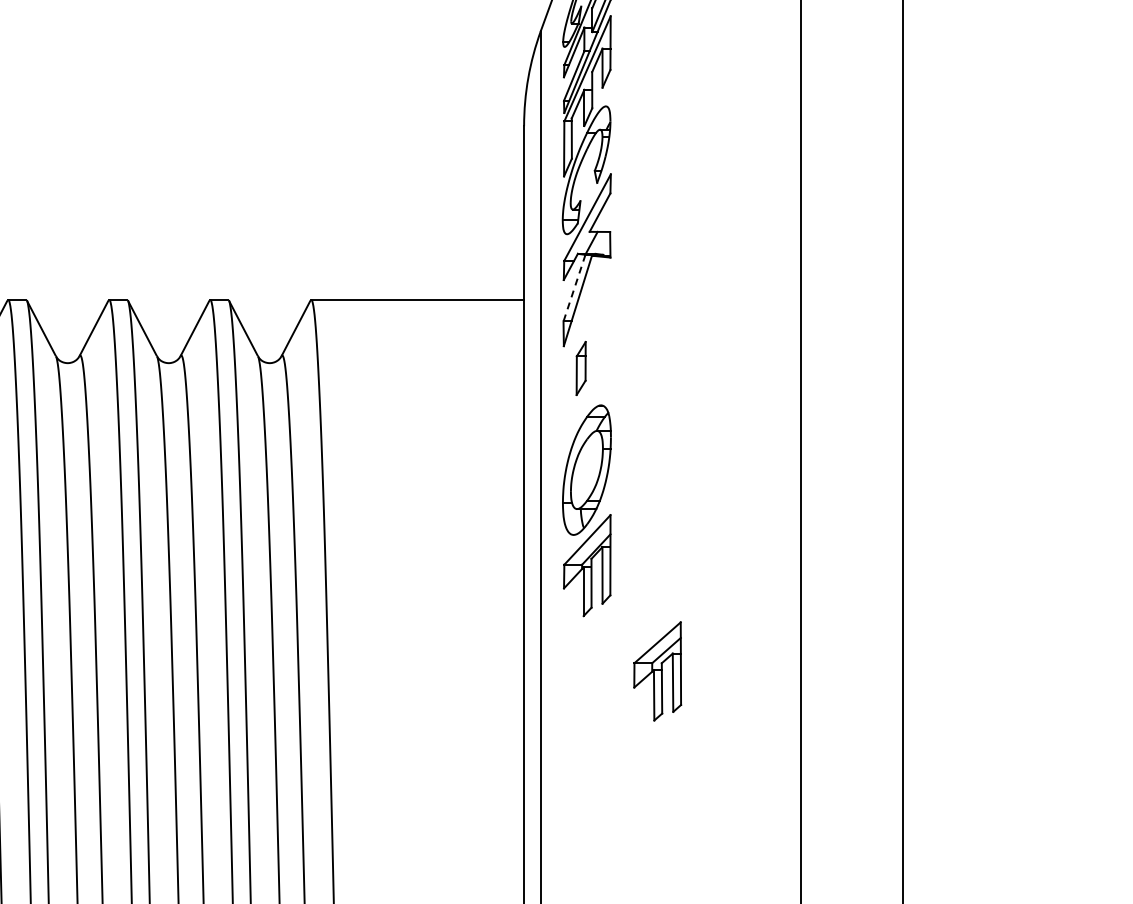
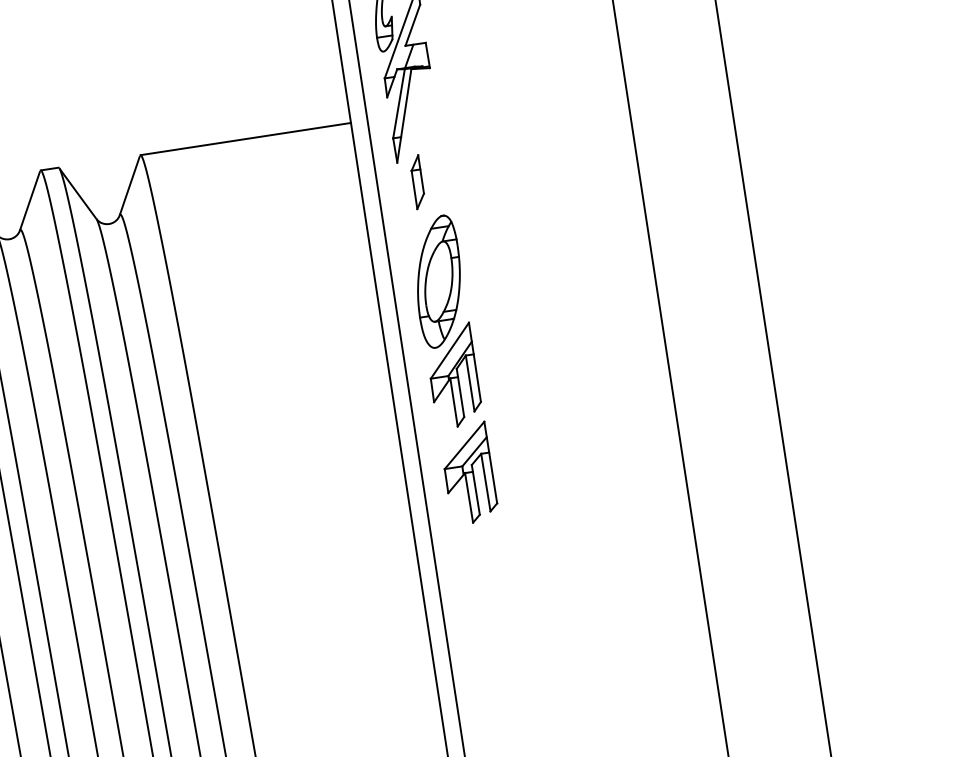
line: (574, 288) -> (399, 104), dashed -> solid
part: (657, 671) -> (468, 473), moved

